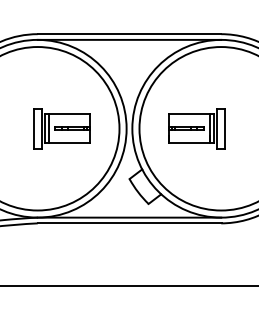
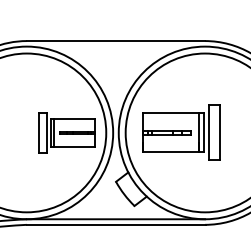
line: (129, 39) -> (115, 46), removed
part: (61, 128) -> (66, 132), moved
part: (196, 128) -> (181, 132), size x1.4

